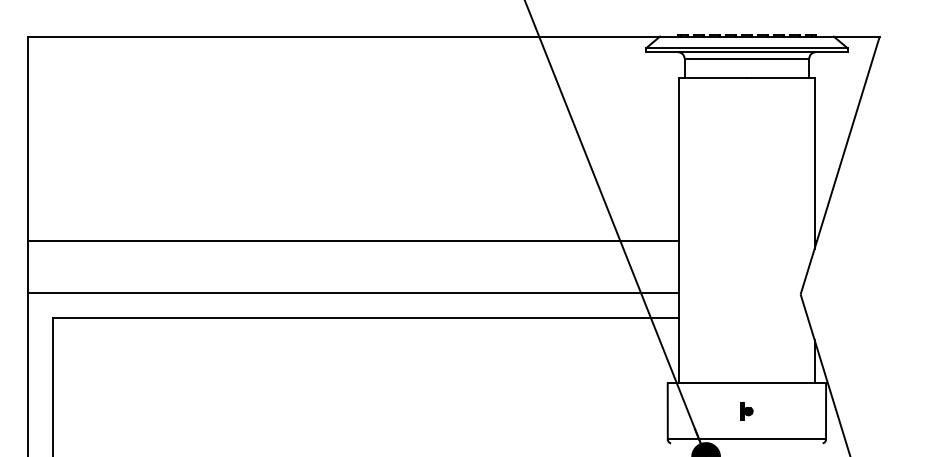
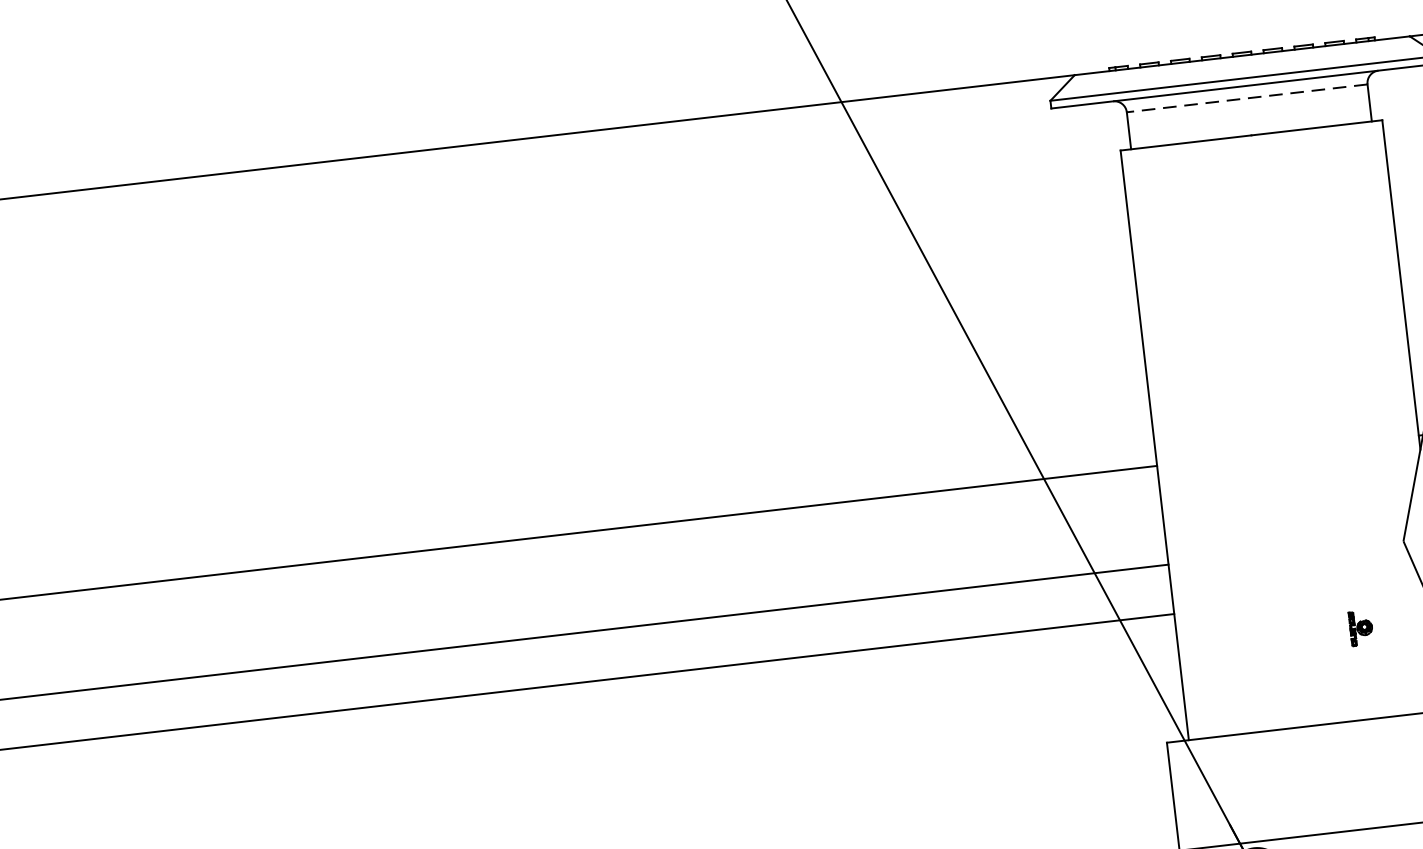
line: (746, 58) -> (1246, 98), solid -> dashed
part: (746, 411) -> (1360, 628), moved

